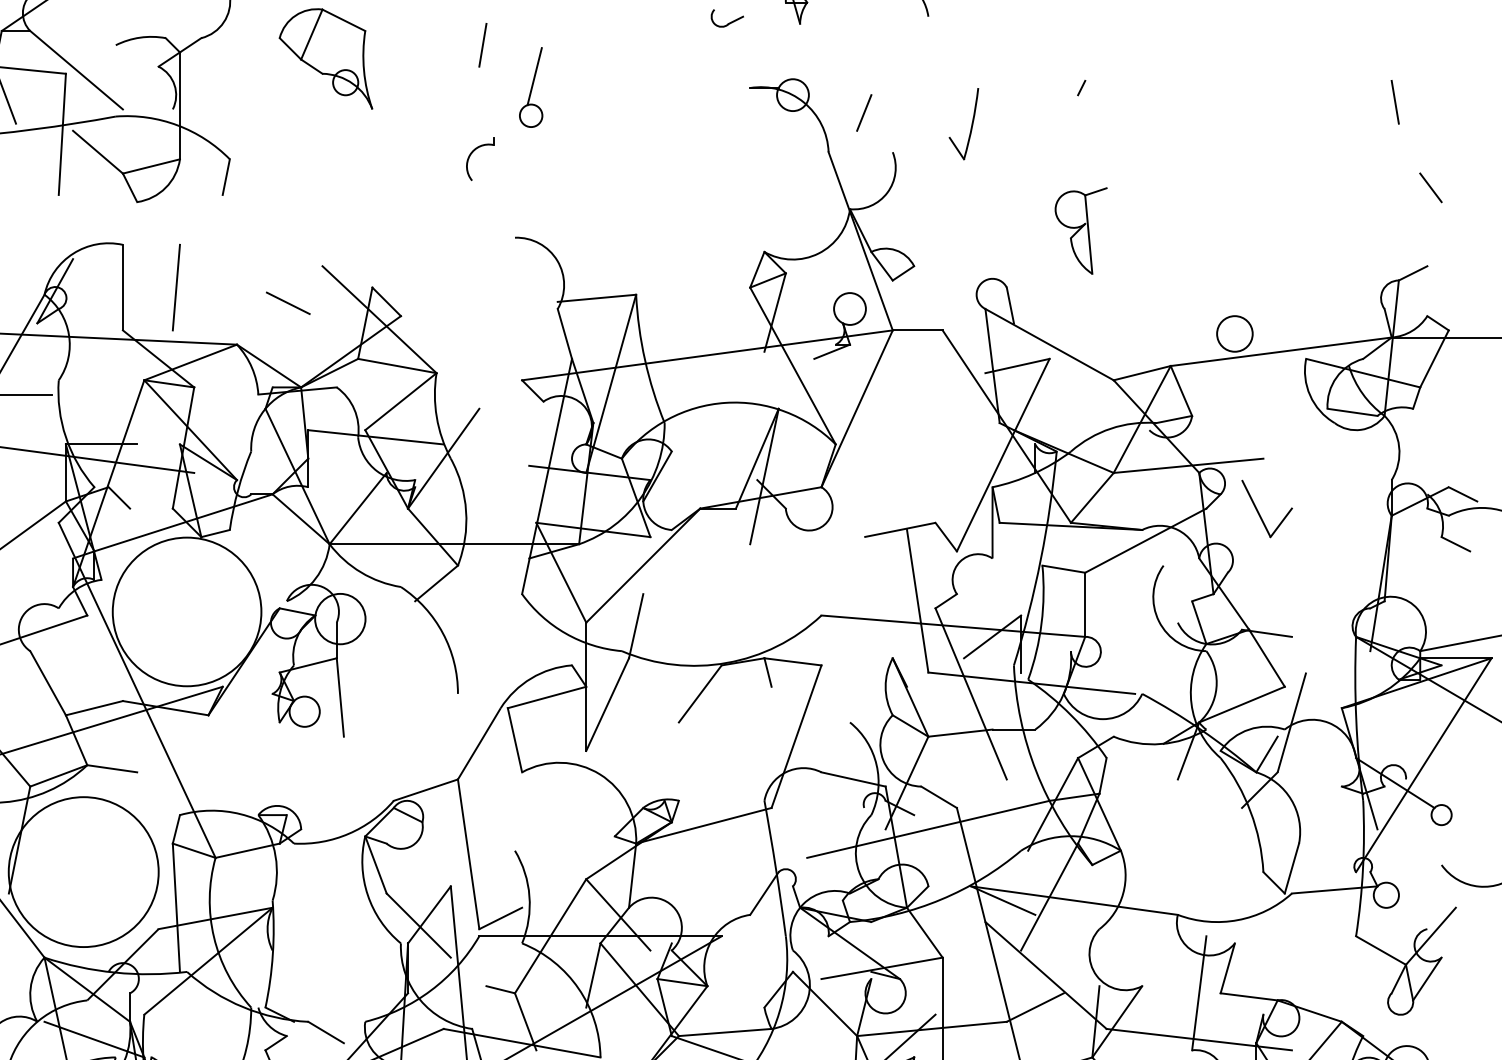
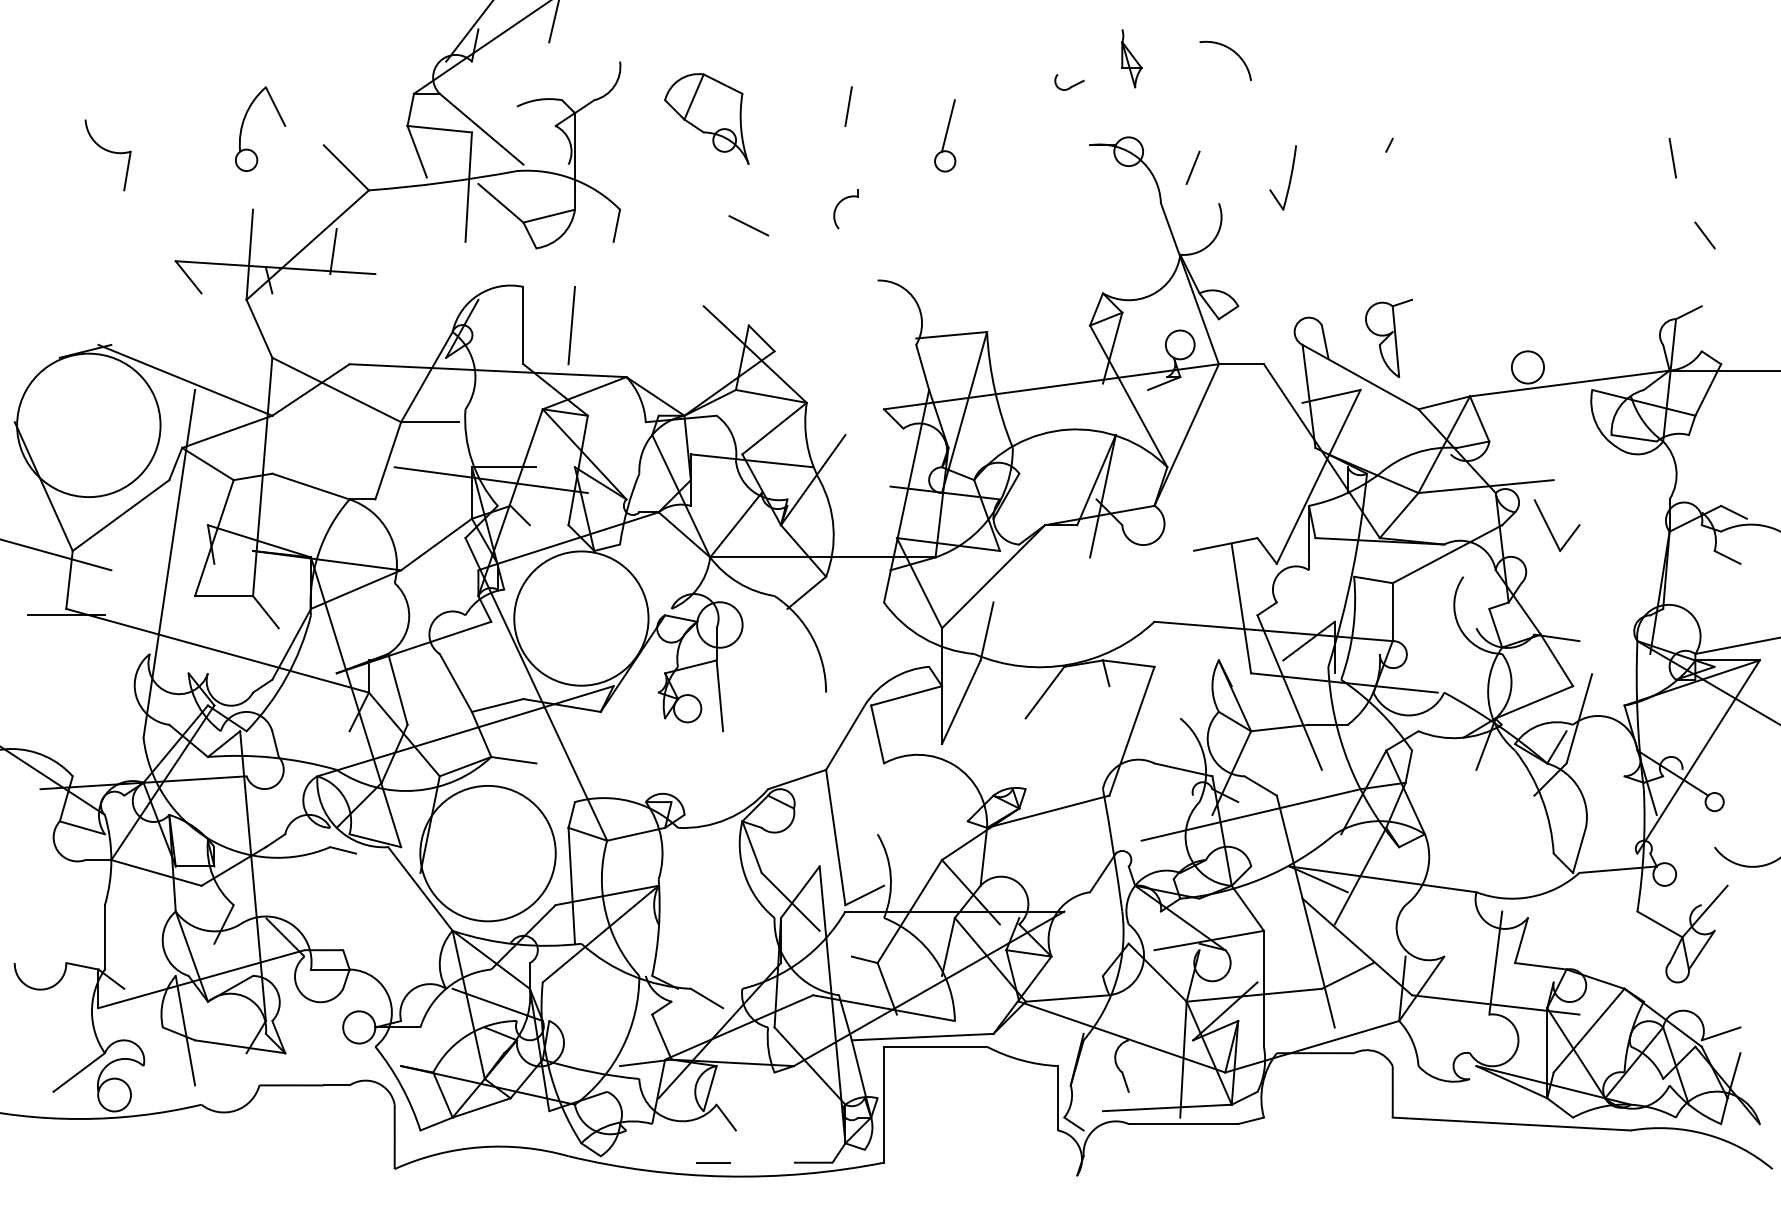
part: (531, 87) -> (945, 135), moved
part: (1080, 229) -> (1388, 337), moved
line: (287, 303) -> (748, 225), moved

